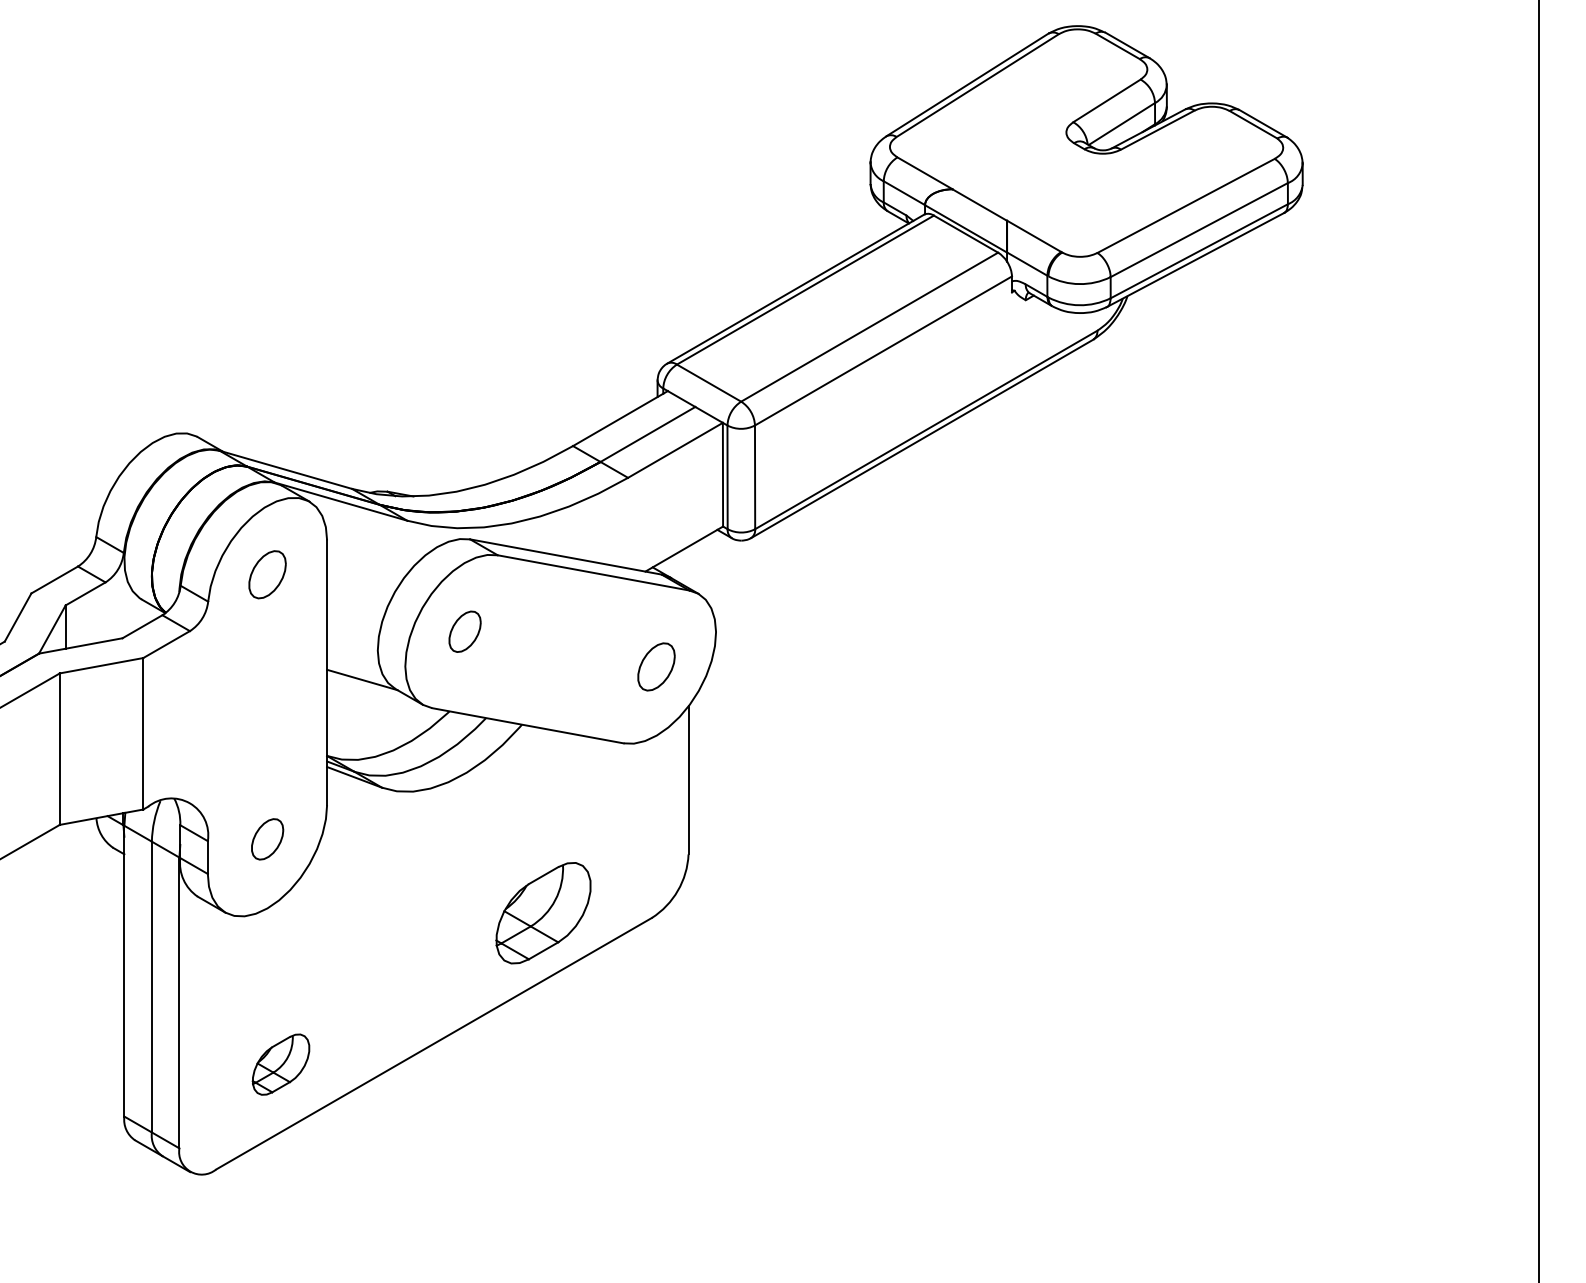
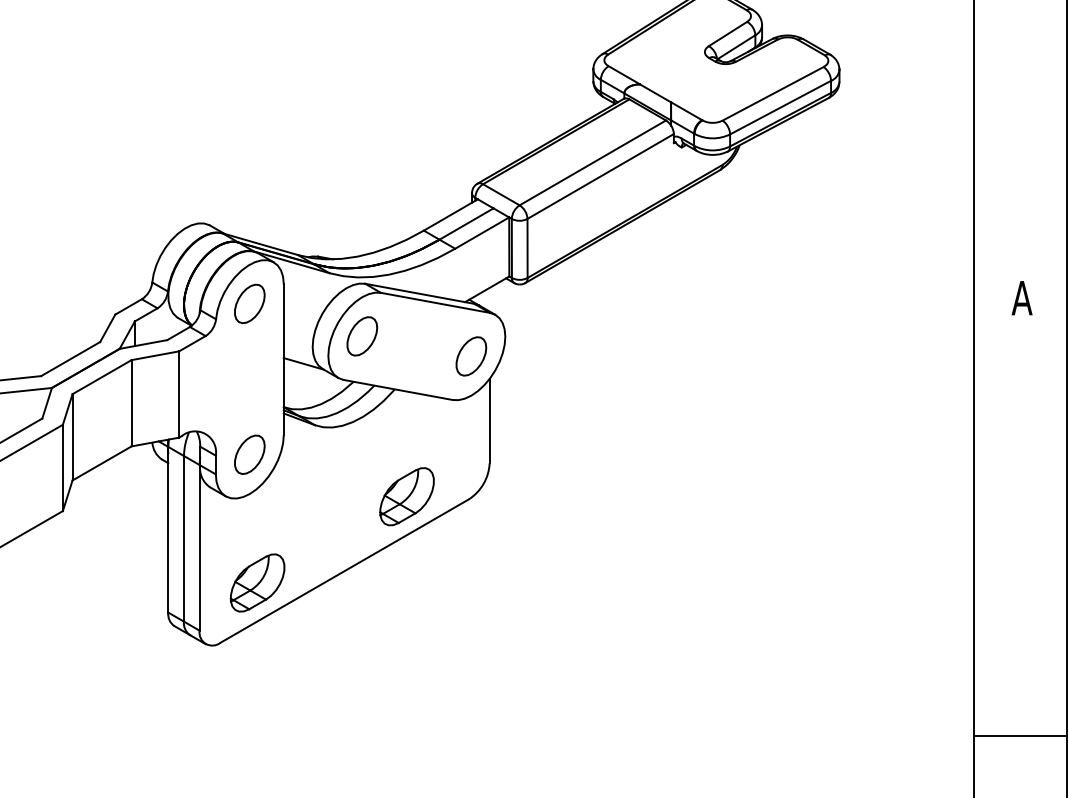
part: (266, 573) -> (249, 303), size x1.43
part: (465, 631) -> (362, 336), size x1.67
part: (656, 667) -> (471, 356), size x1.43
part: (266, 839) -> (249, 454), size x1.67
part: (280, 1063) -> (257, 582), size x1.67

